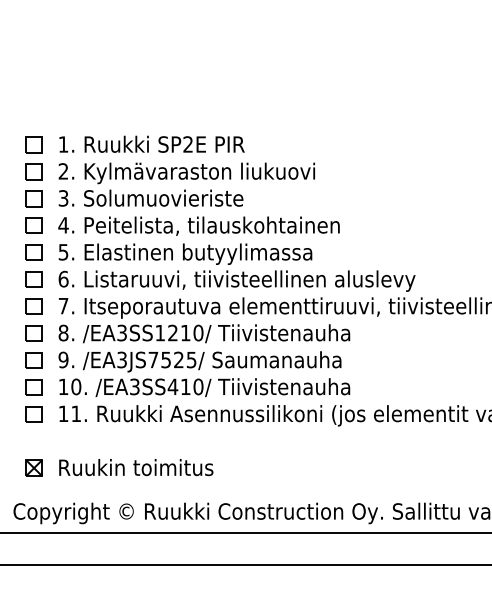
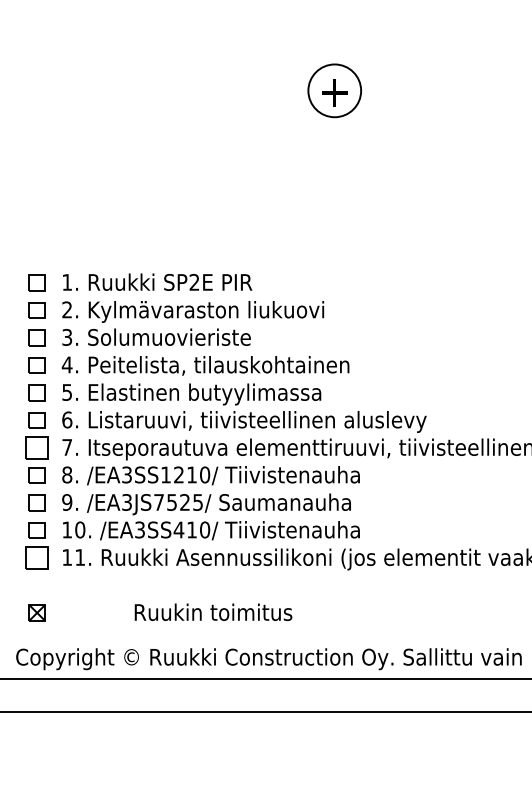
part: (33, 306) -> (36, 447), size x1.4
part: (33, 413) -> (36, 557), size x1.4
text: (136, 466) -> (213, 611), moved

